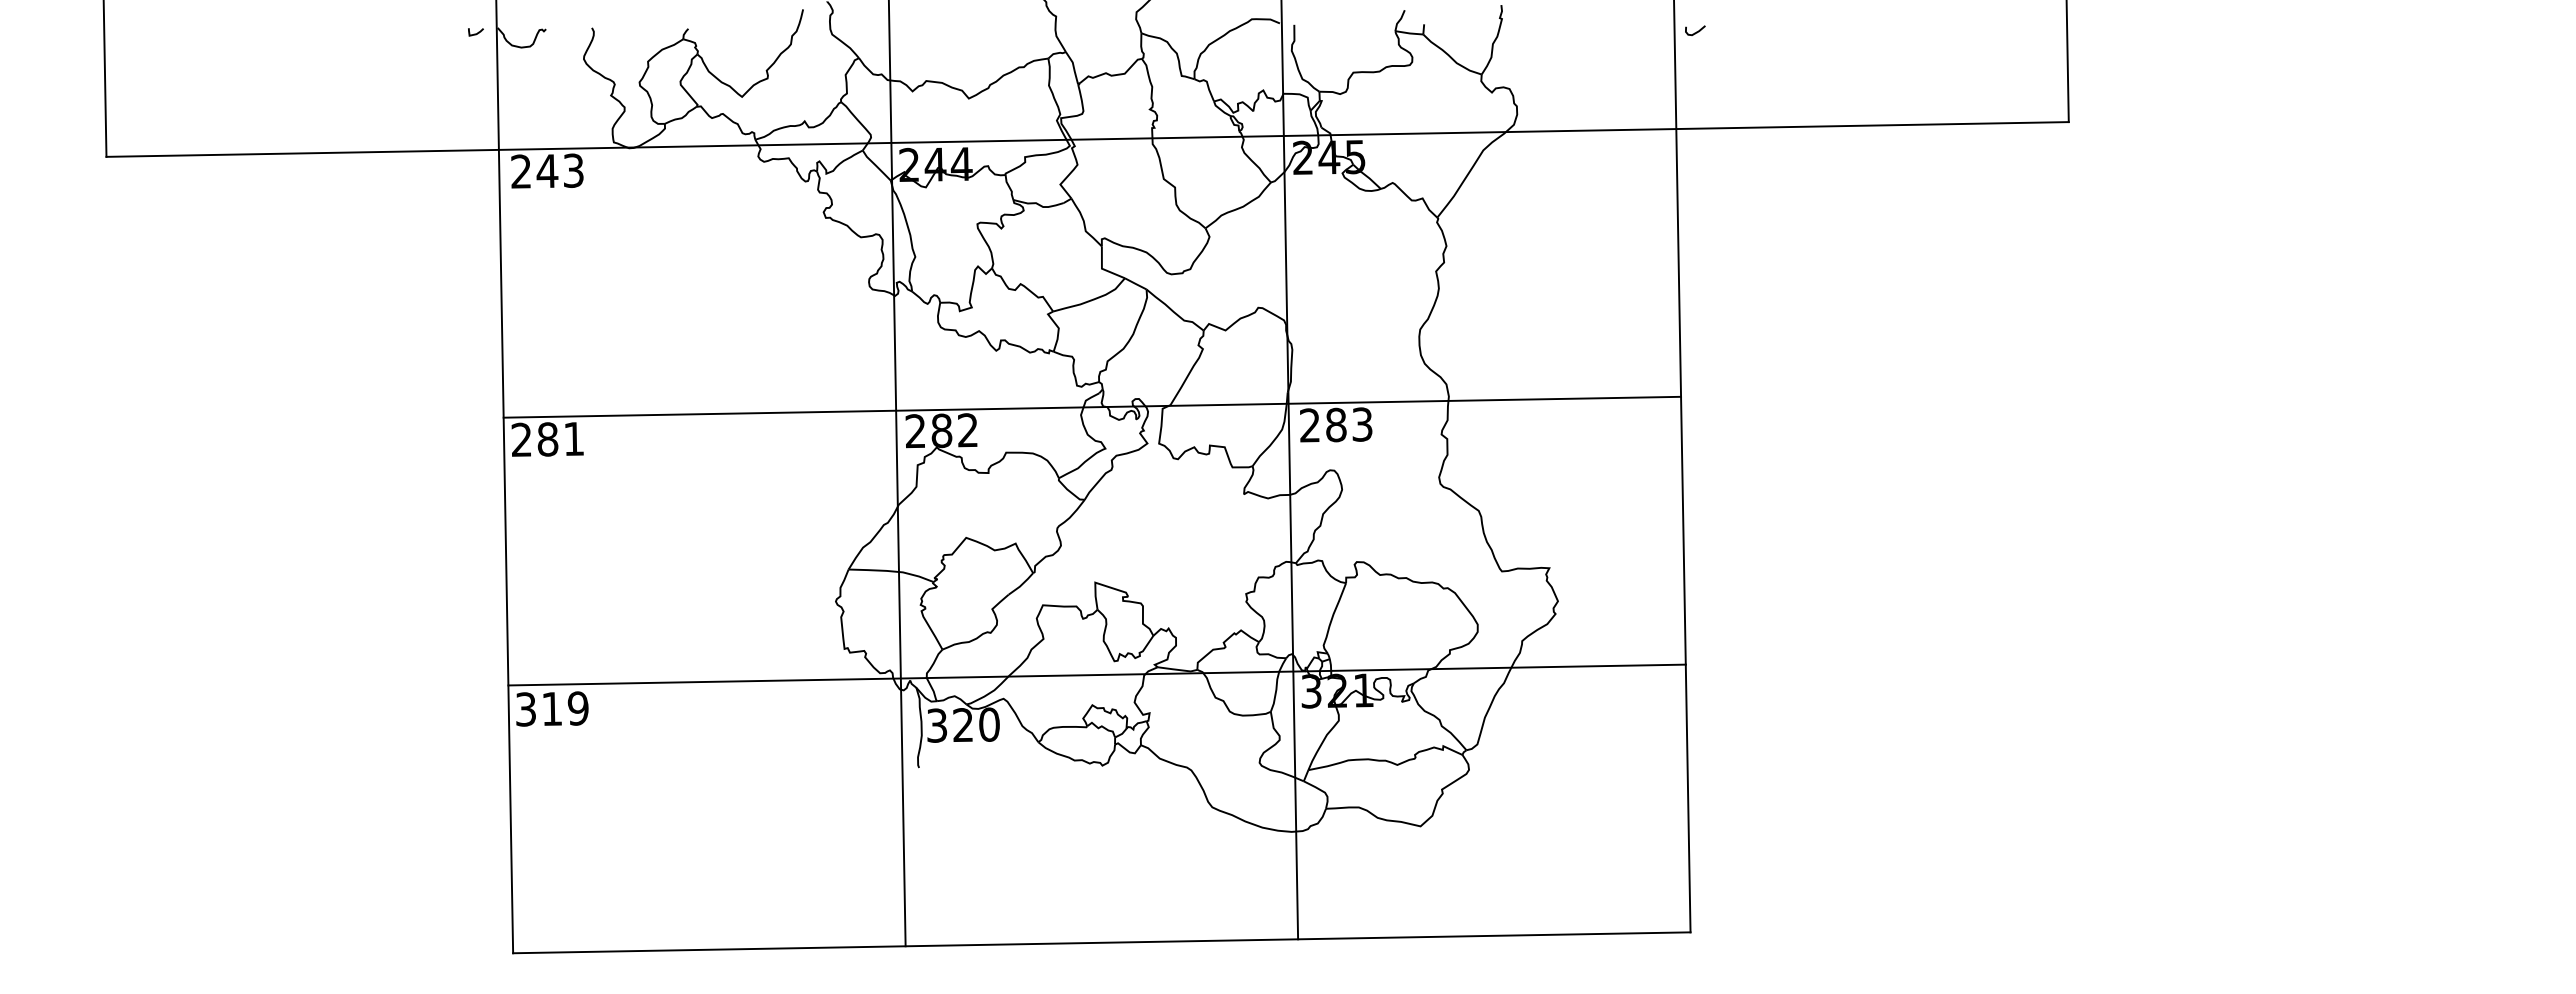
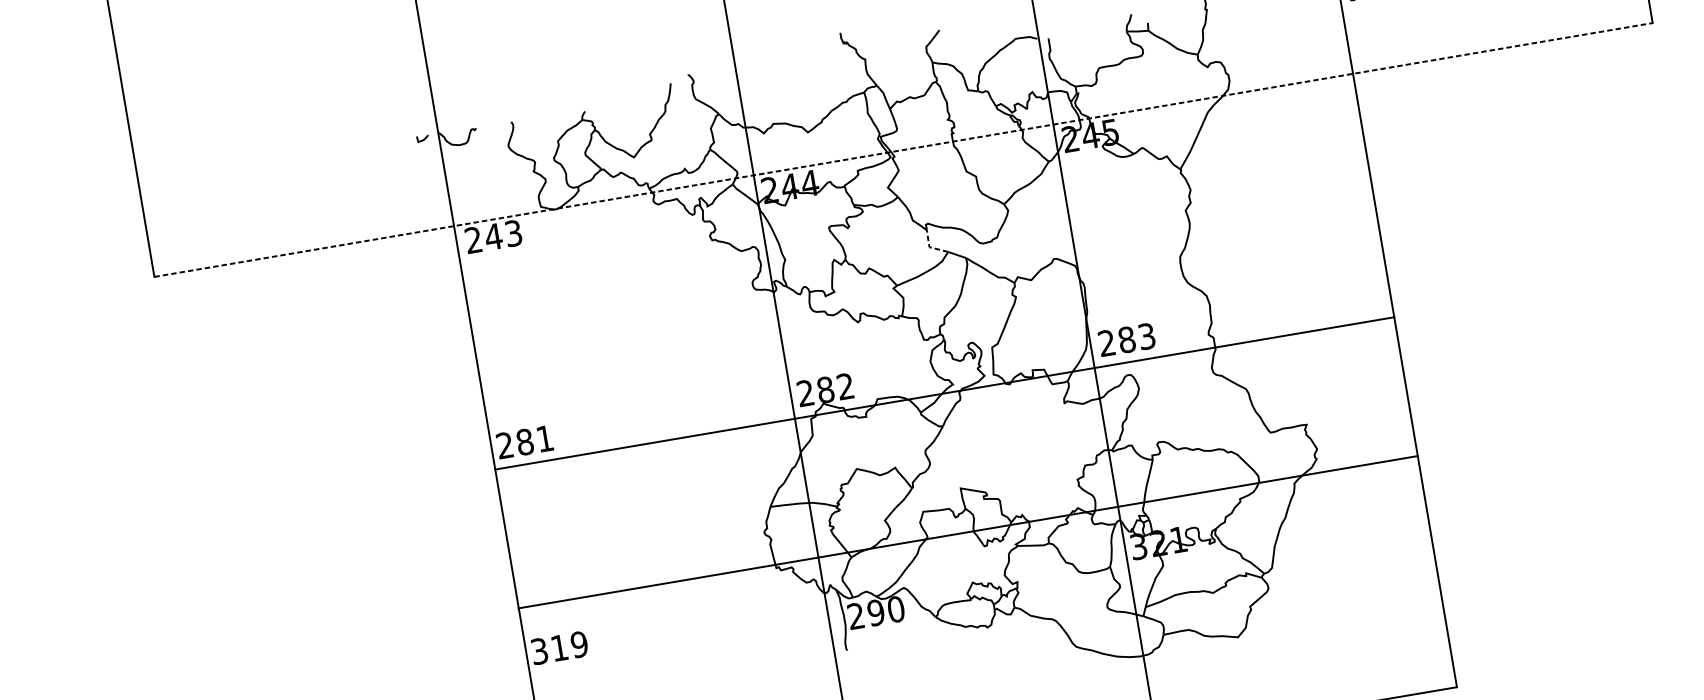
line: (1088, 139) -> (904, 149), solid -> dashed
line: (1101, 268) -> (929, 247), solid -> dashed
line: (1092, 406) -> (944, 392), moved
line: (1096, 674) -> (967, 531), moved
text: (950, 725) -> (866, 614), 320 -> 290

